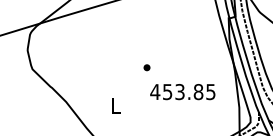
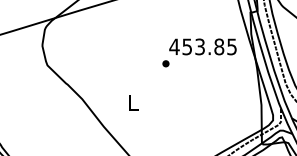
text: (182, 91) -> (202, 46), moved

